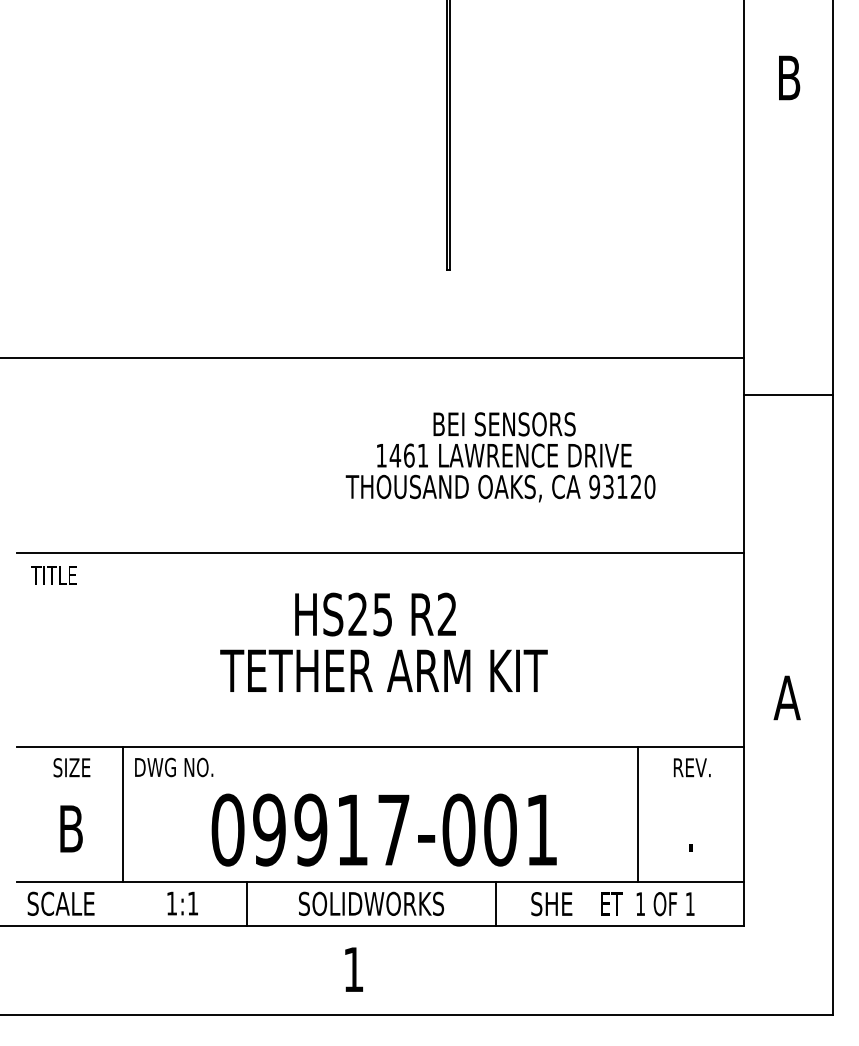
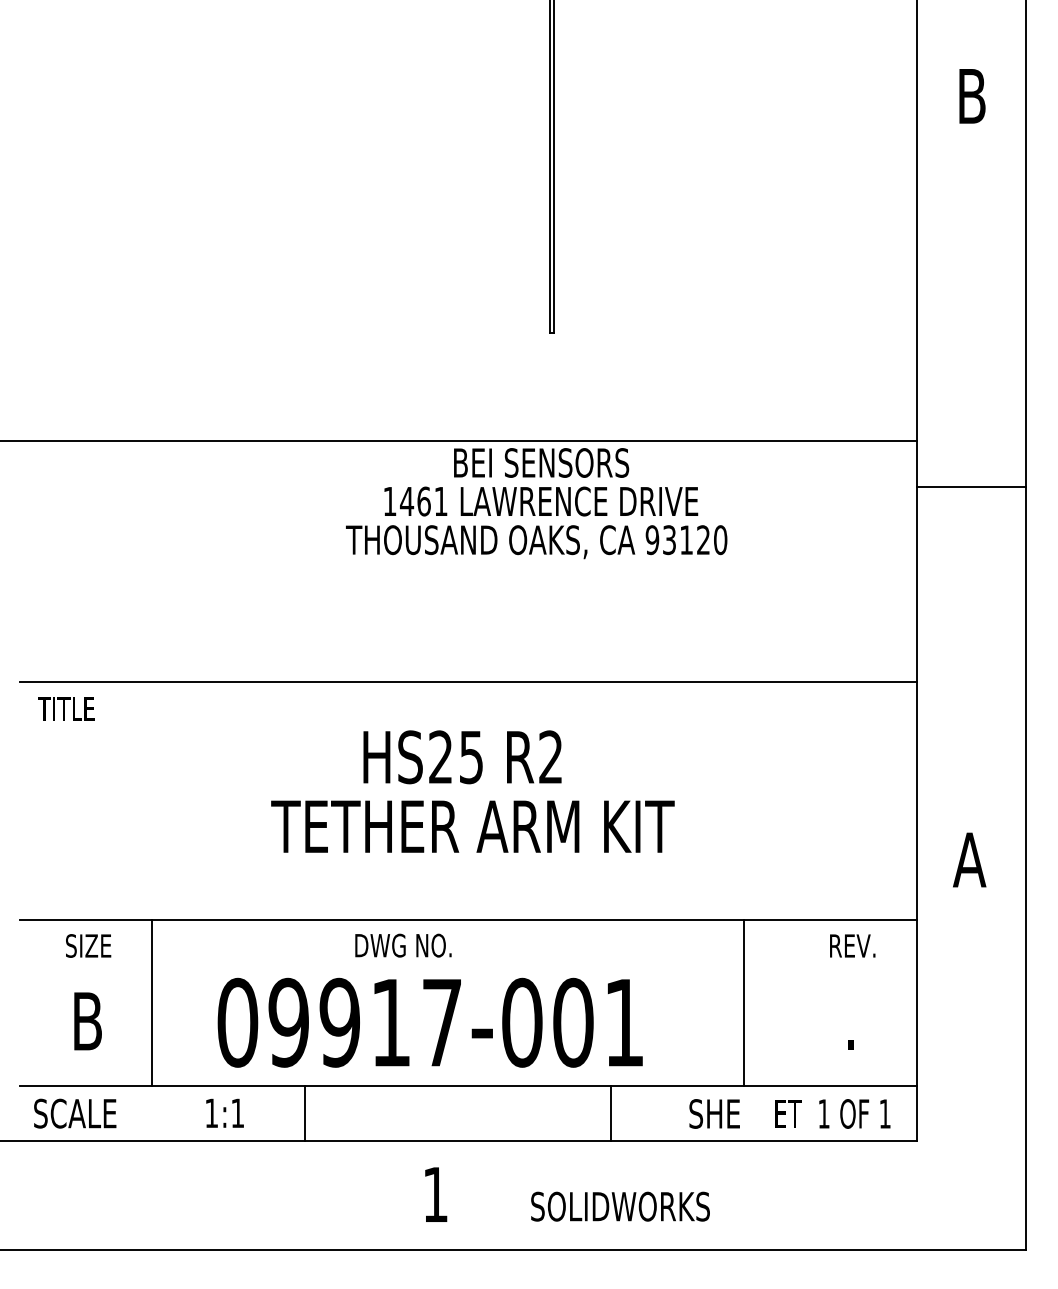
text: (500, 457) -> (536, 503), moved
text: (174, 767) -> (403, 945), moved
line: (637, 814) -> (743, 1003), moved
text: (383, 829) -> (429, 1022), moved
text: (371, 903) -> (620, 1206), moved
text: (612, 903) -> (789, 1113), moved

